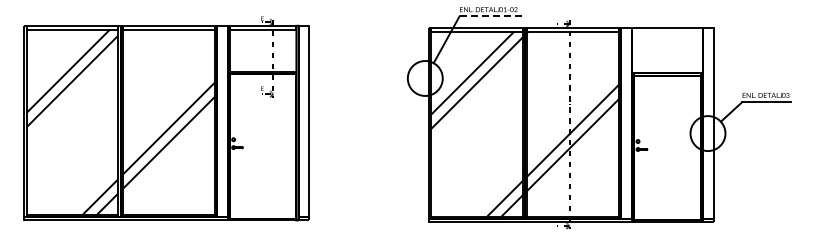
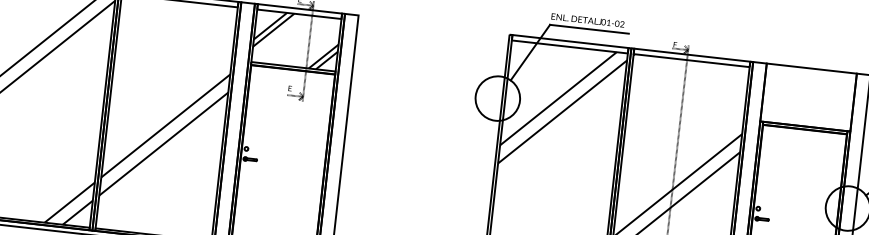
line: (491, 16) -> (590, 29), dashed -> solid
hatch: (262, 50) -> (295, 40), added

